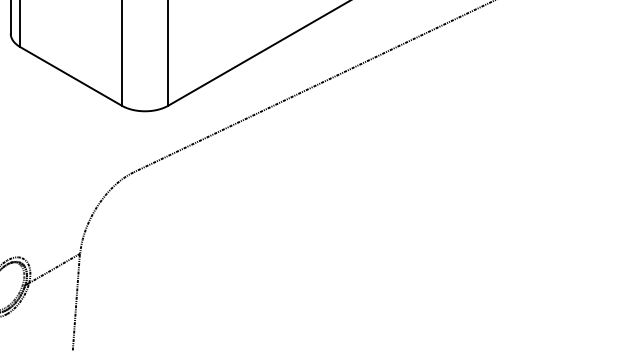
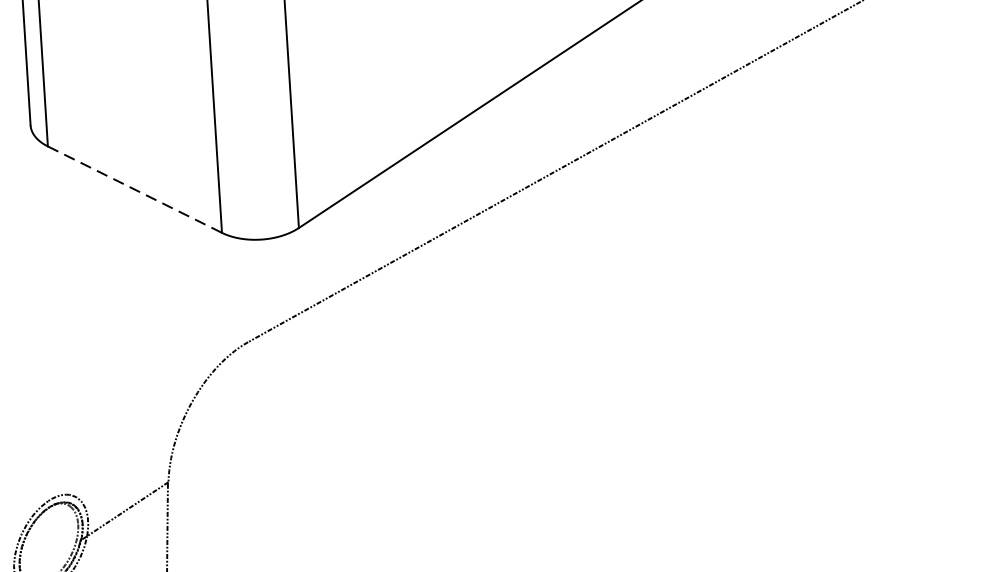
line: (71, 76) -> (135, 189), solid -> dashed

